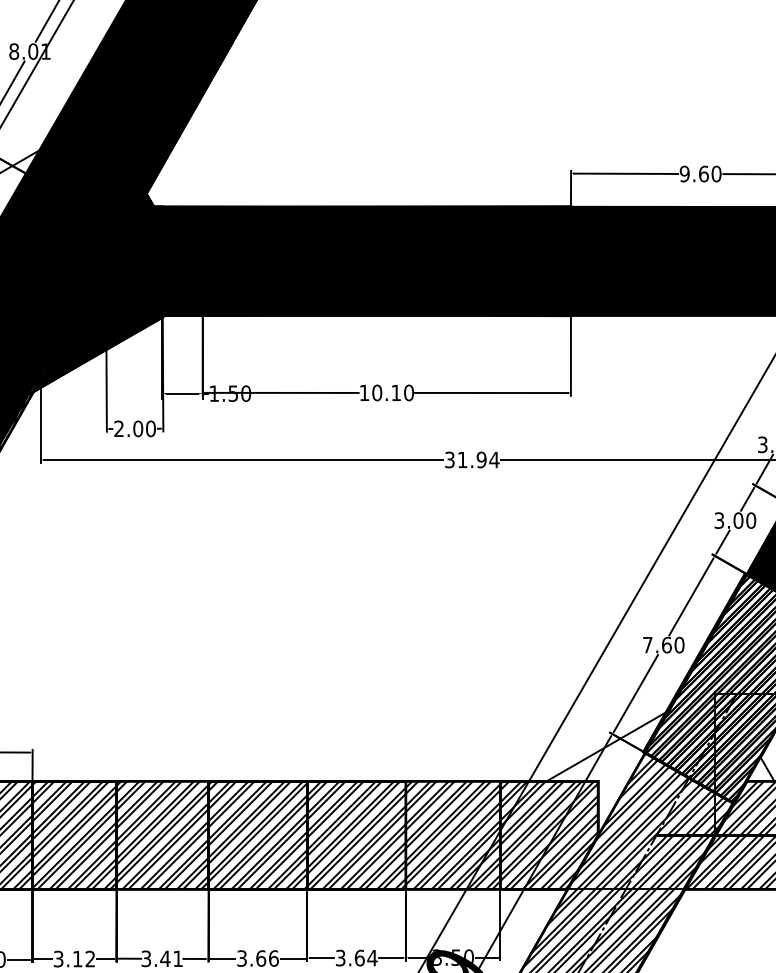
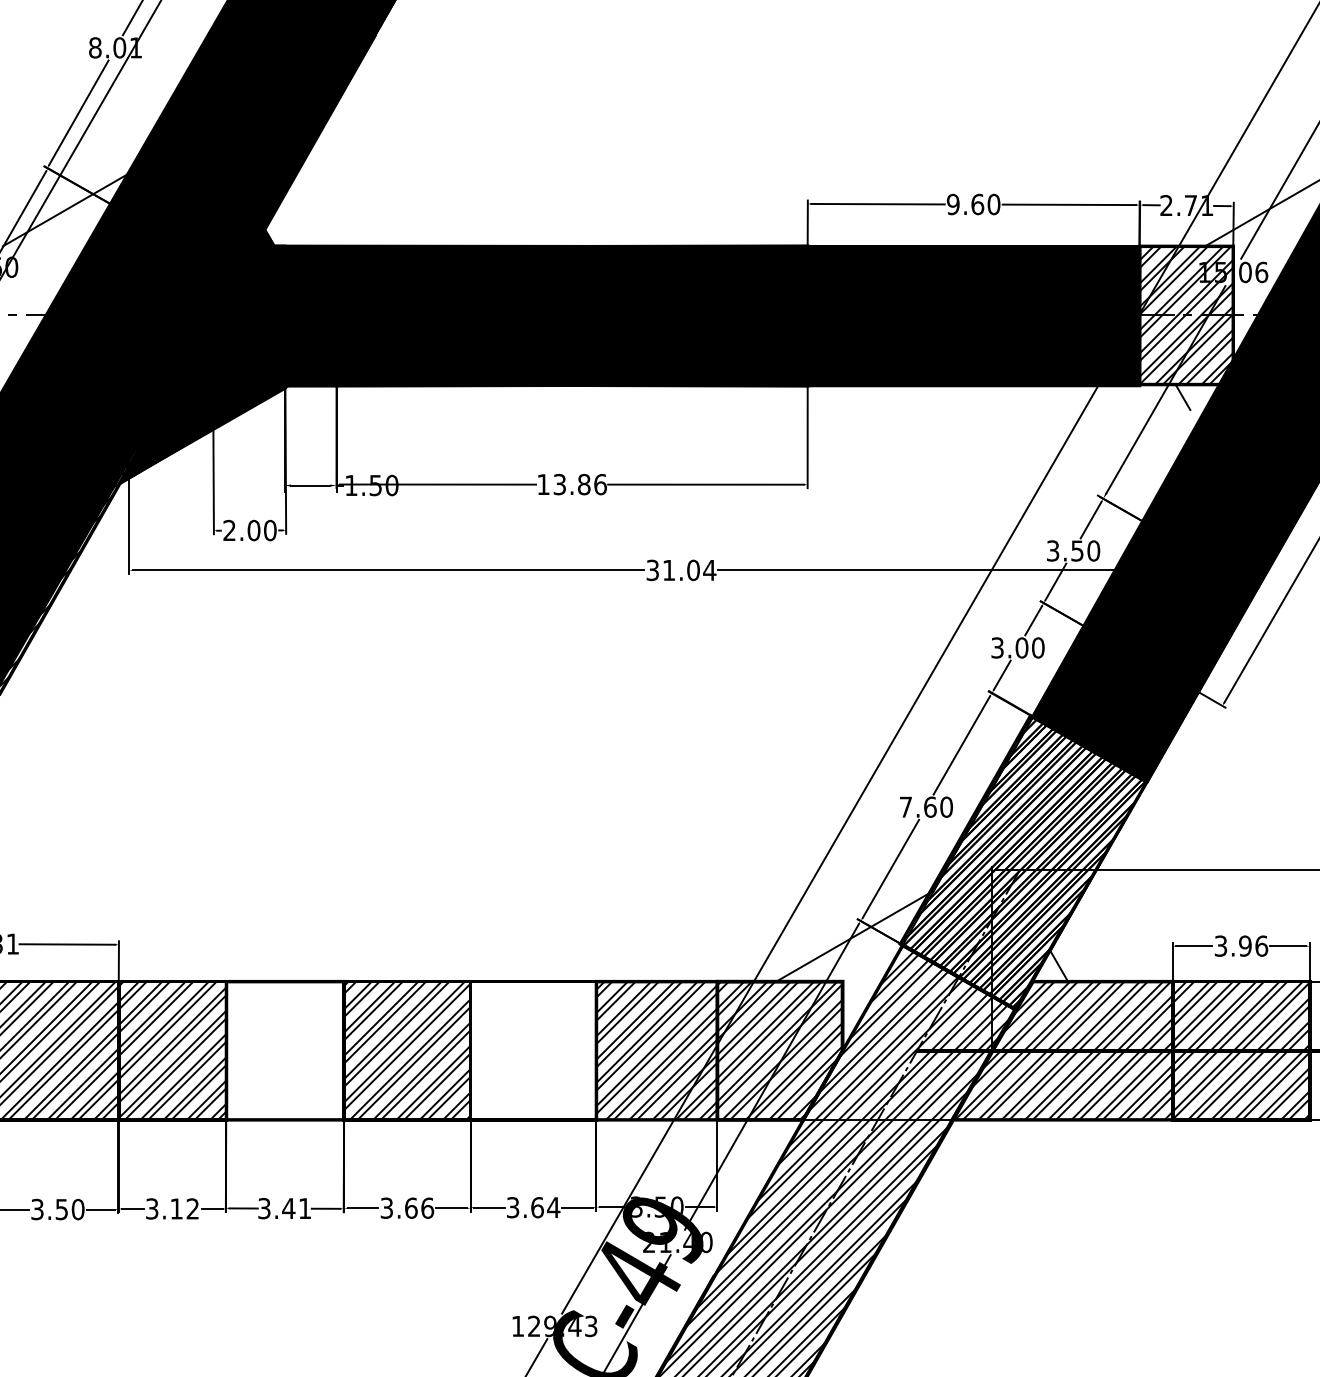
text: (392, 392) -> (579, 484), 10.10 -> 13.86
text: (481, 460) -> (693, 570), 31.94 -> 31.04
hatch: (162, 835) -> (285, 1050), removed
hatch: (356, 835) -> (533, 1050), removed

